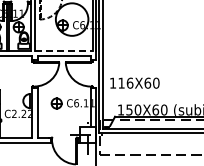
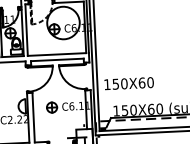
line: (64, 50) -> (57, 54), dashed -> solid
text: (125, 82) -> (119, 83), 116X60 -> 150X60

